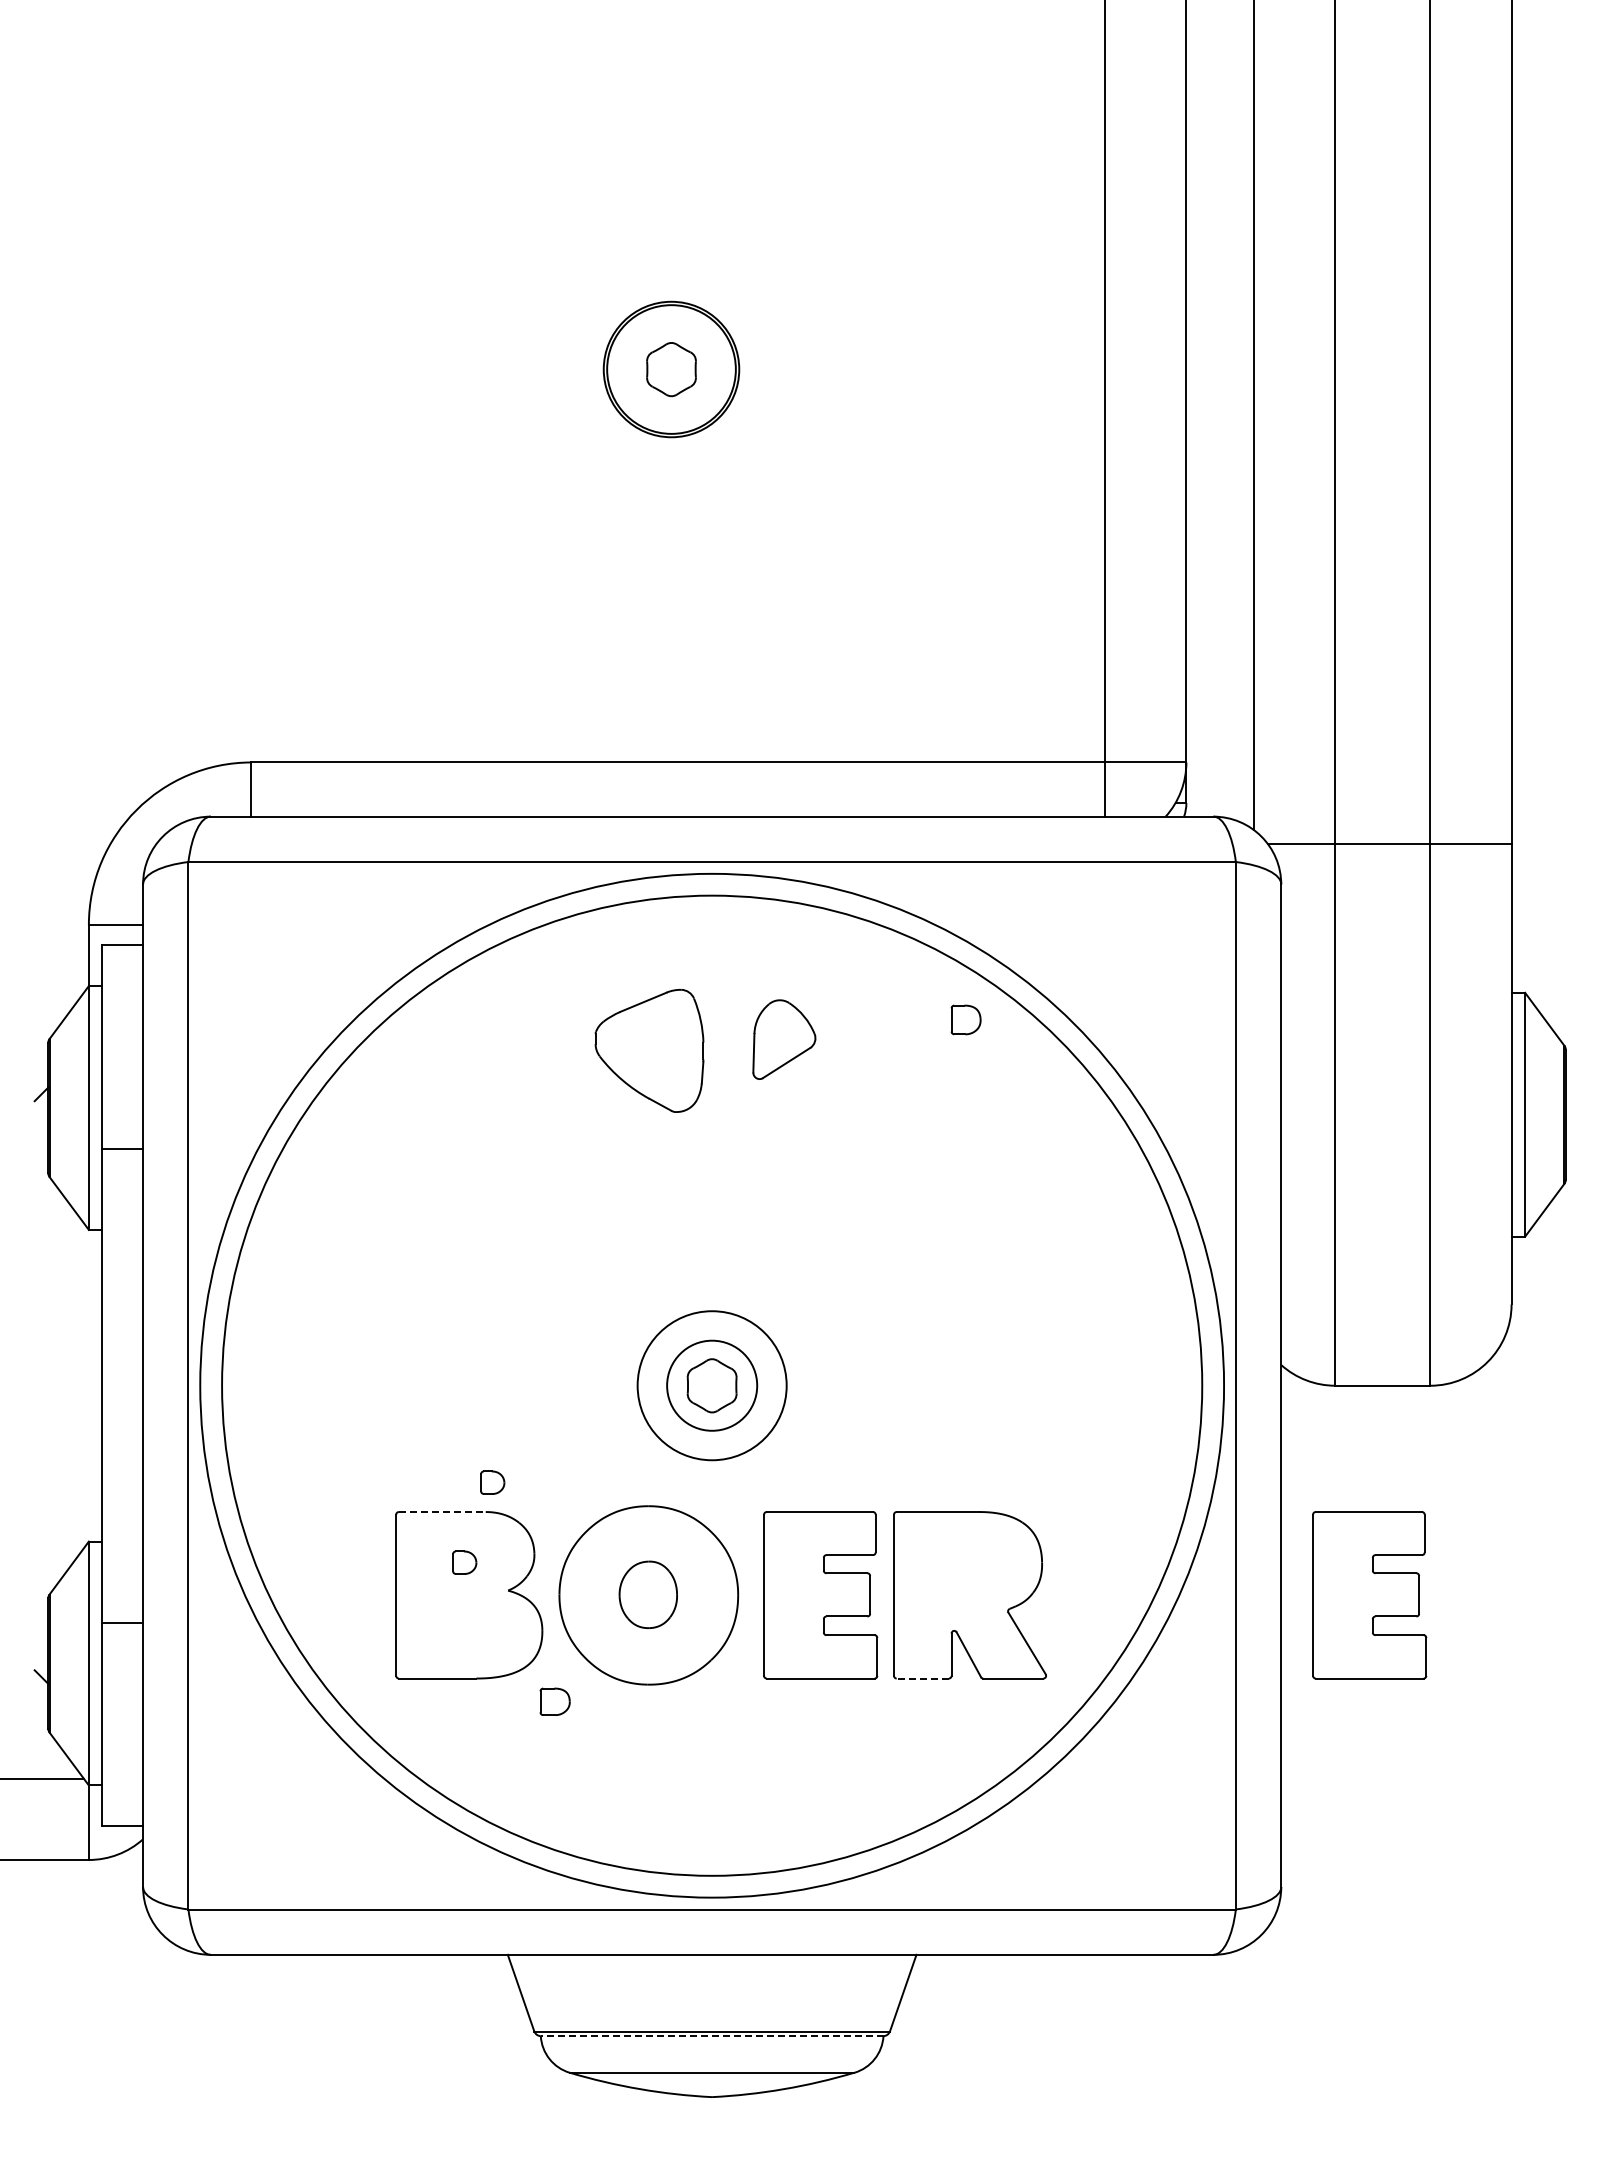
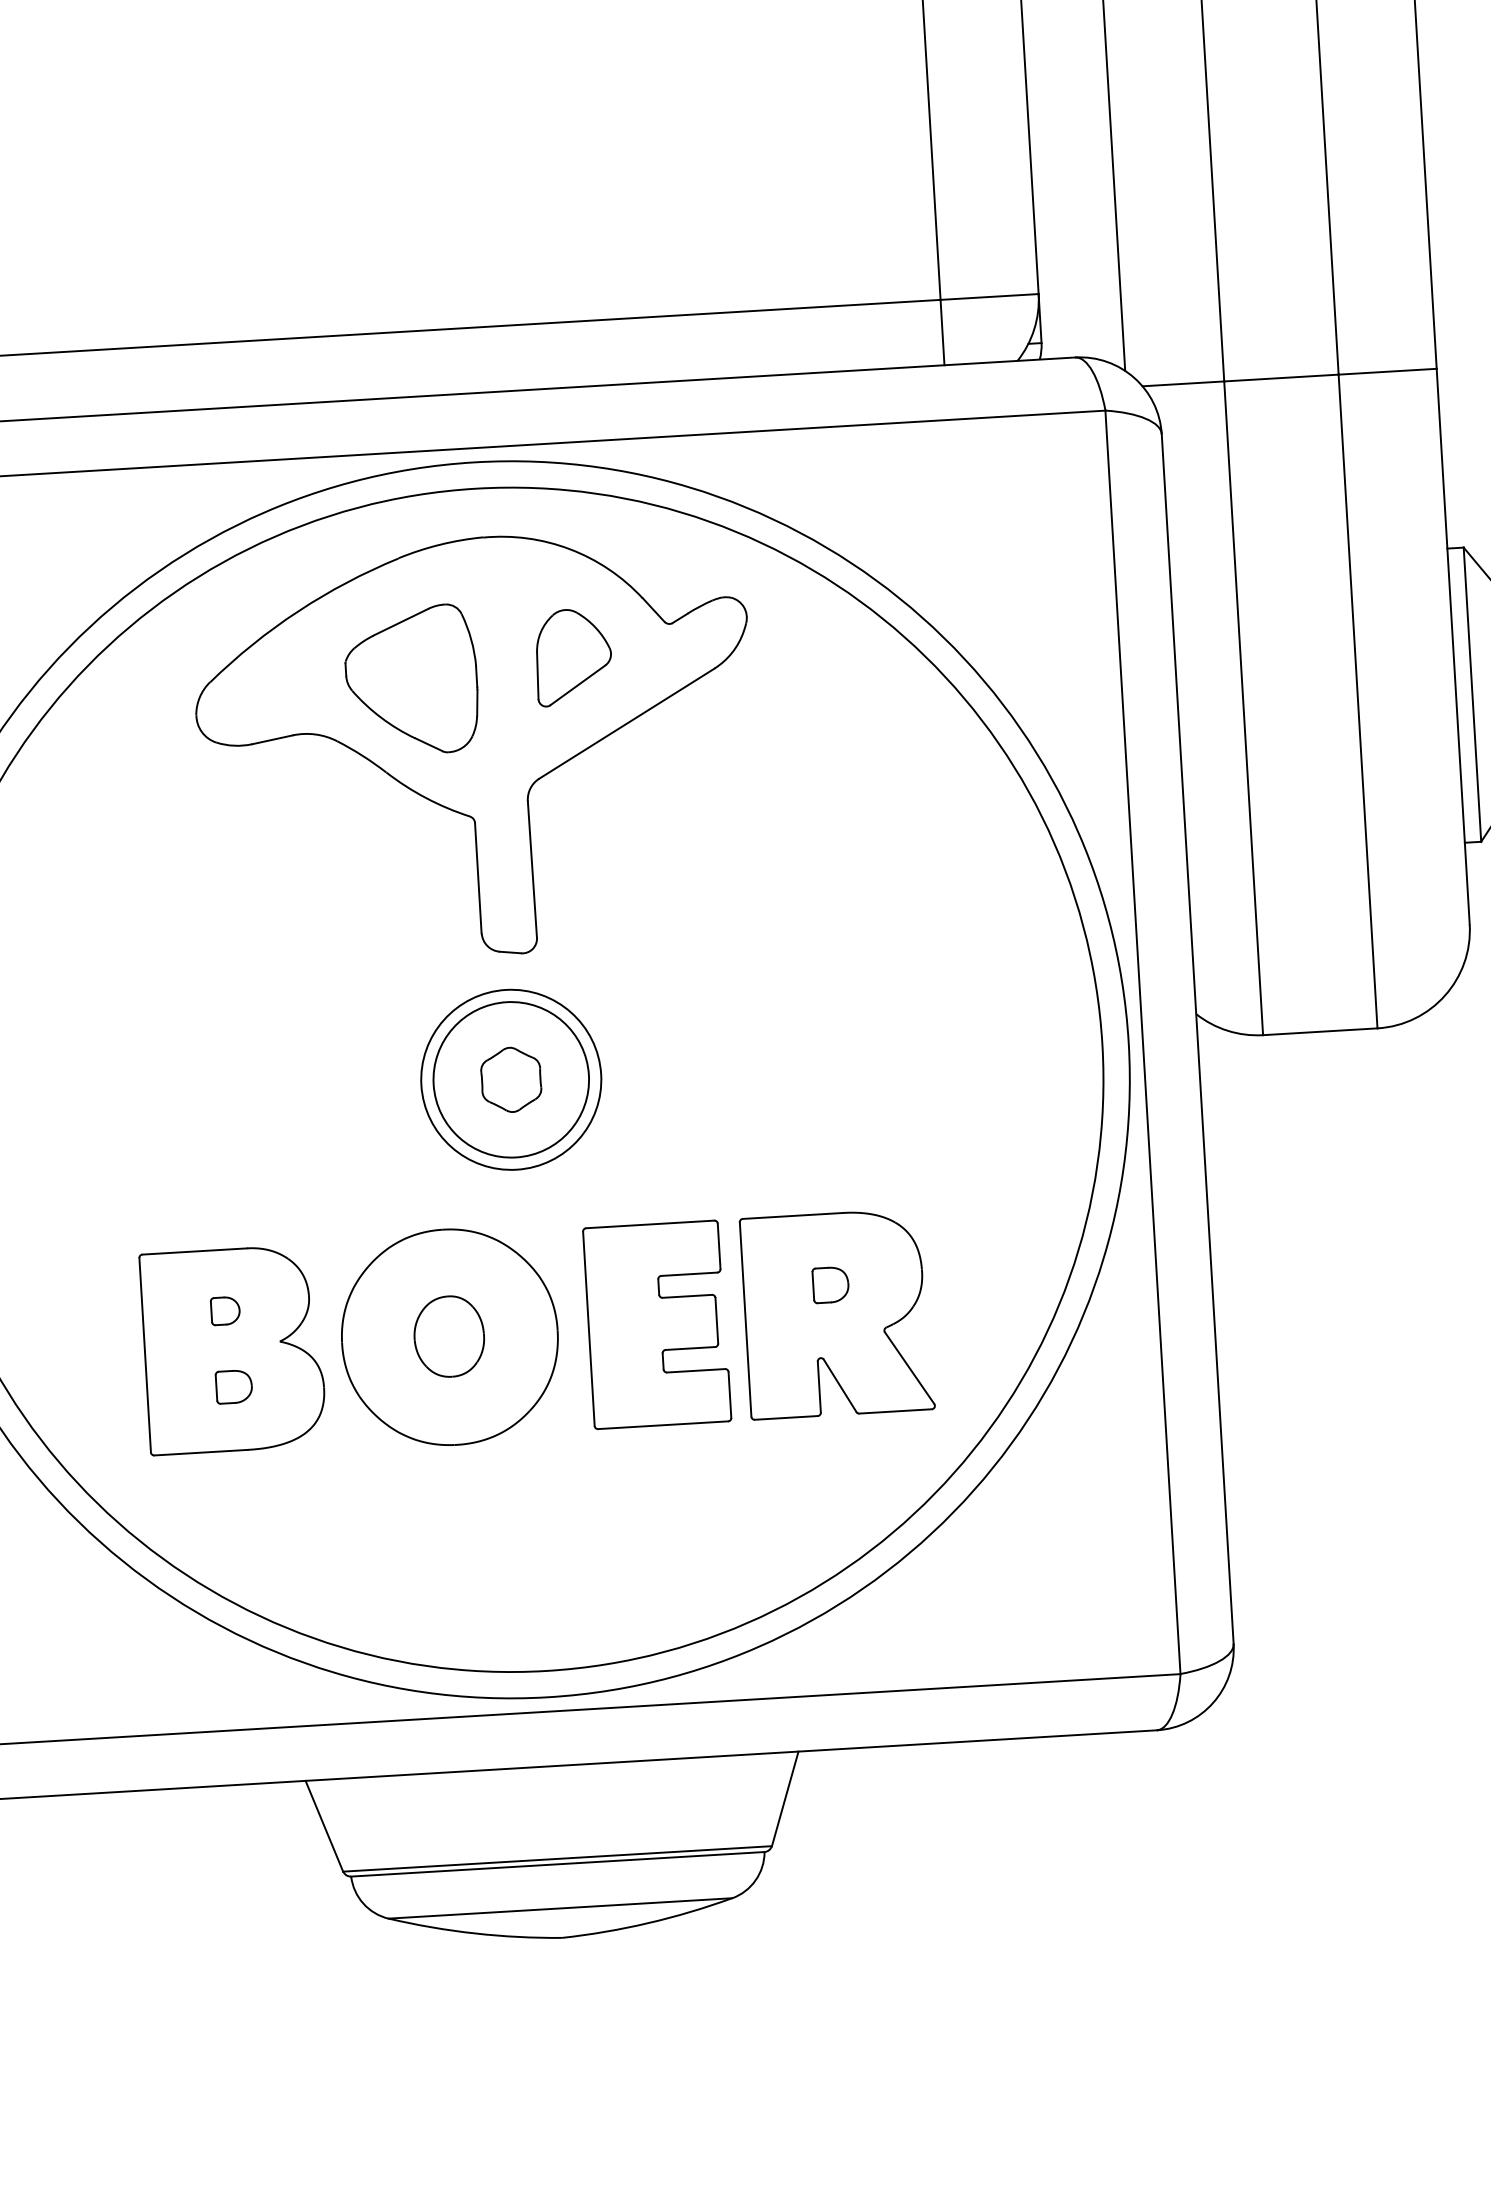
part: (965, 1019) -> (830, 1284), moved
part: (699, 1108) -> (476, 746), added
circle: (711, 1385) -> (510, 1079), size x1.43
part: (492, 1482) -> (253, 1212), removed
line: (442, 1512) -> (195, 1252), dashed -> solid
part: (1369, 1595) -> (1319, 1285), removed
line: (922, 1678) -> (785, 1417), dashed -> solid
part: (554, 1701) -> (233, 1386), moved
line: (711, 2036) -> (557, 1864), dashed -> solid

